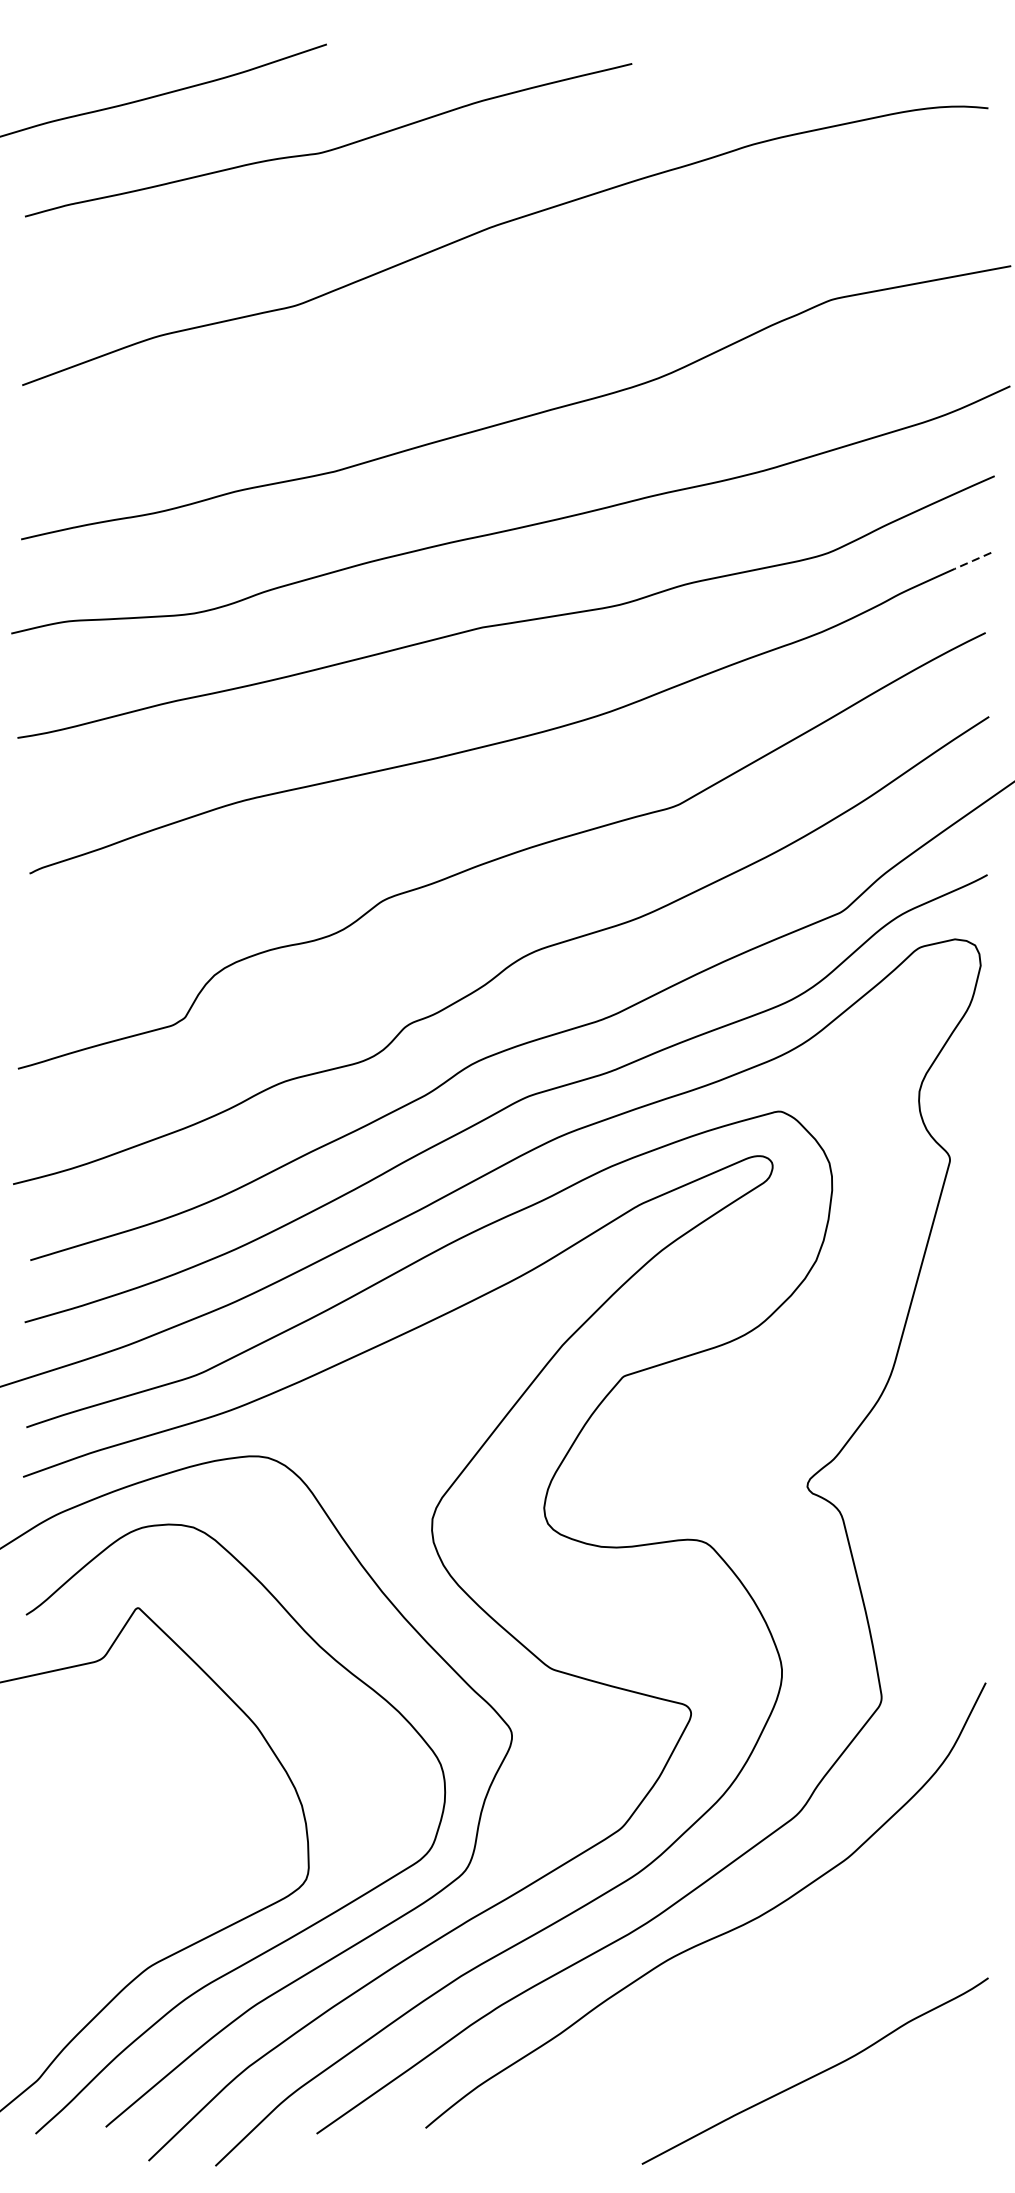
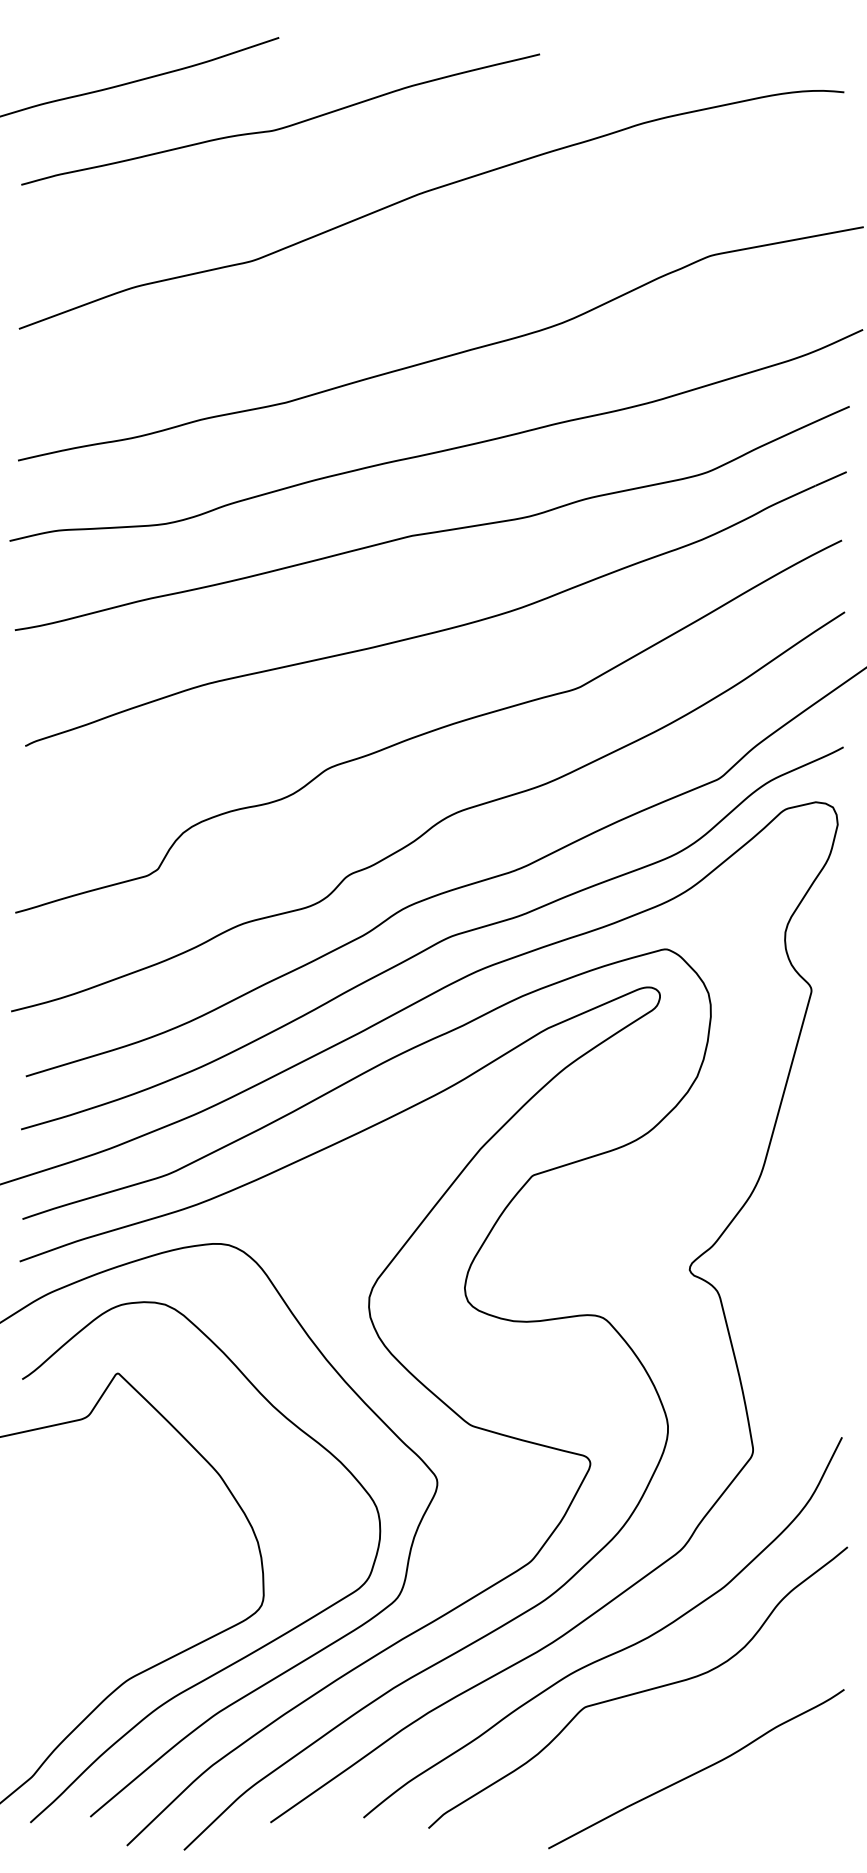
line: (973, 560) -> (831, 478), dashed -> solid
curve: (747, 1980) -> (638, 1691), added

